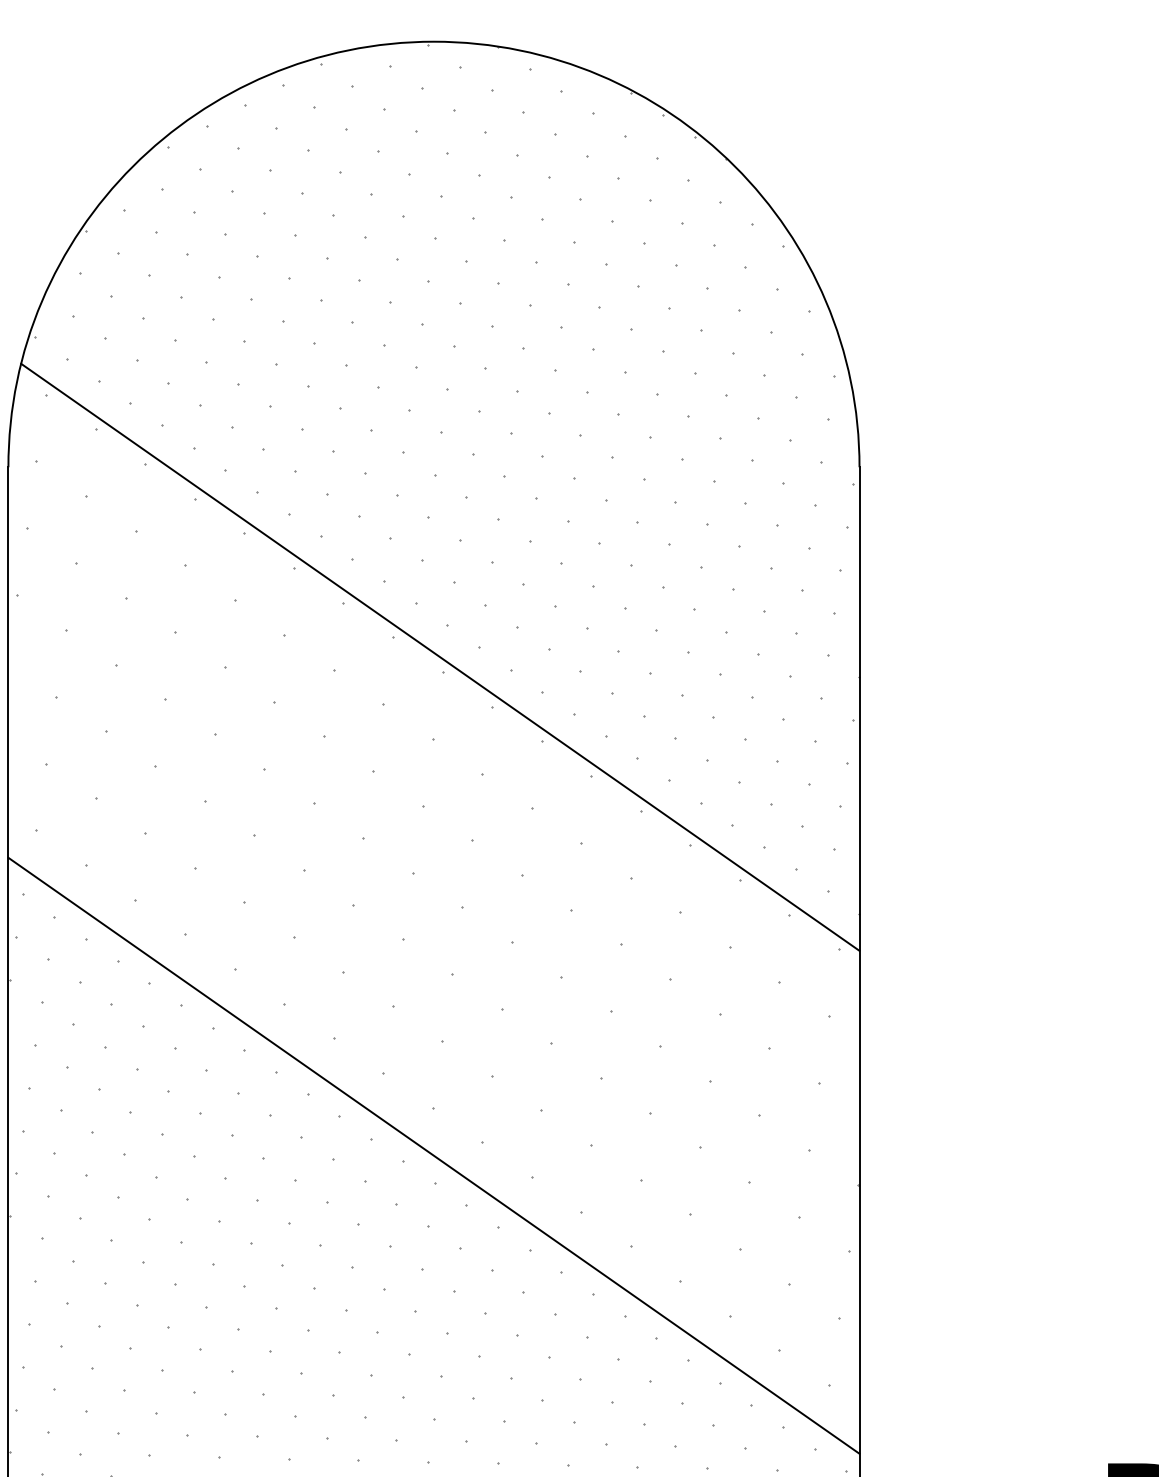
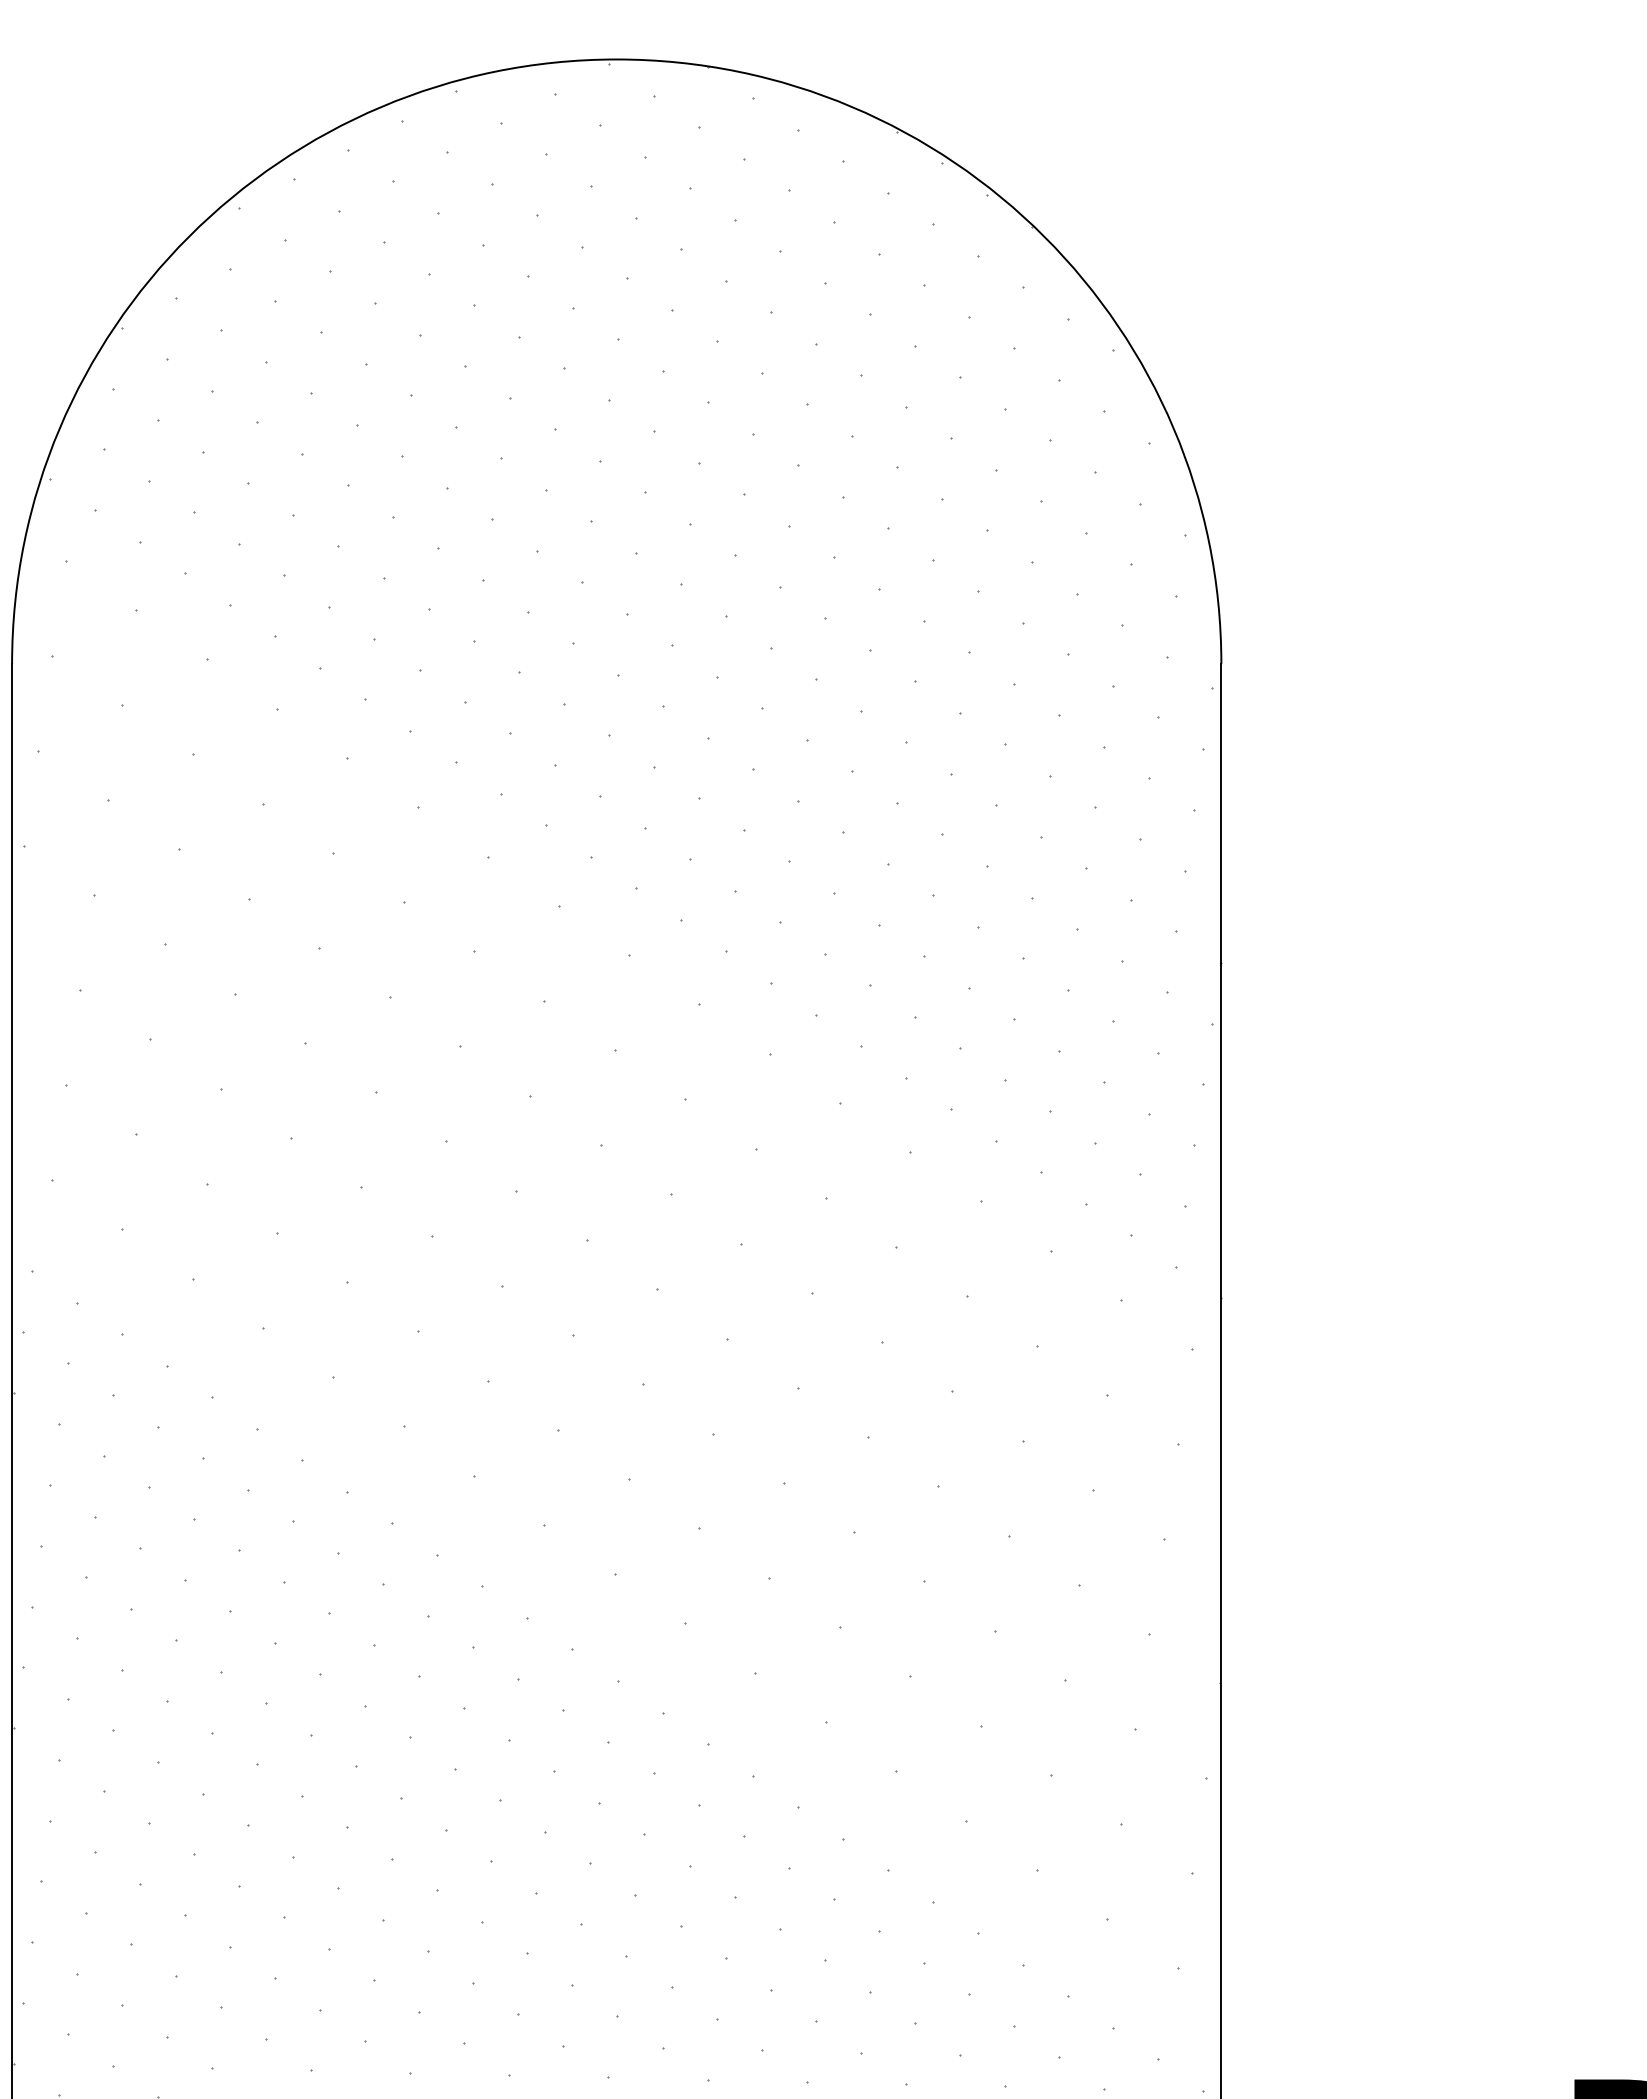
line: (440, 657) -> (625, 934), removed
line: (433, 1155) -> (616, 1642), removed

